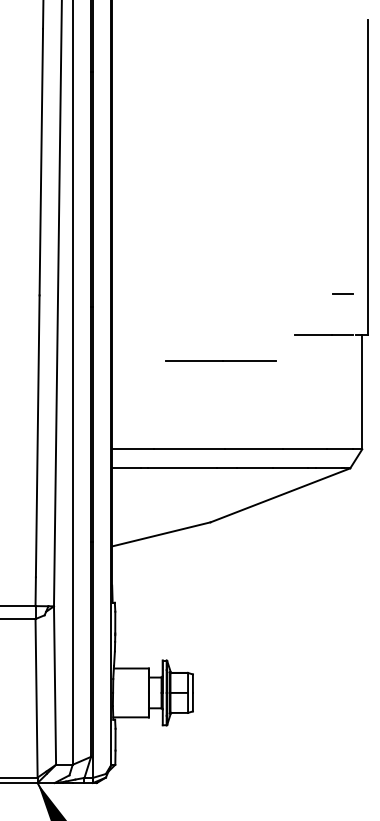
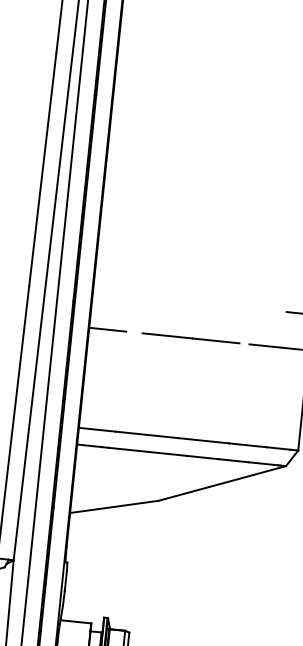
line: (133, 335) -> (107, 329), added
line: (220, 360) -> (190, 337), moved

